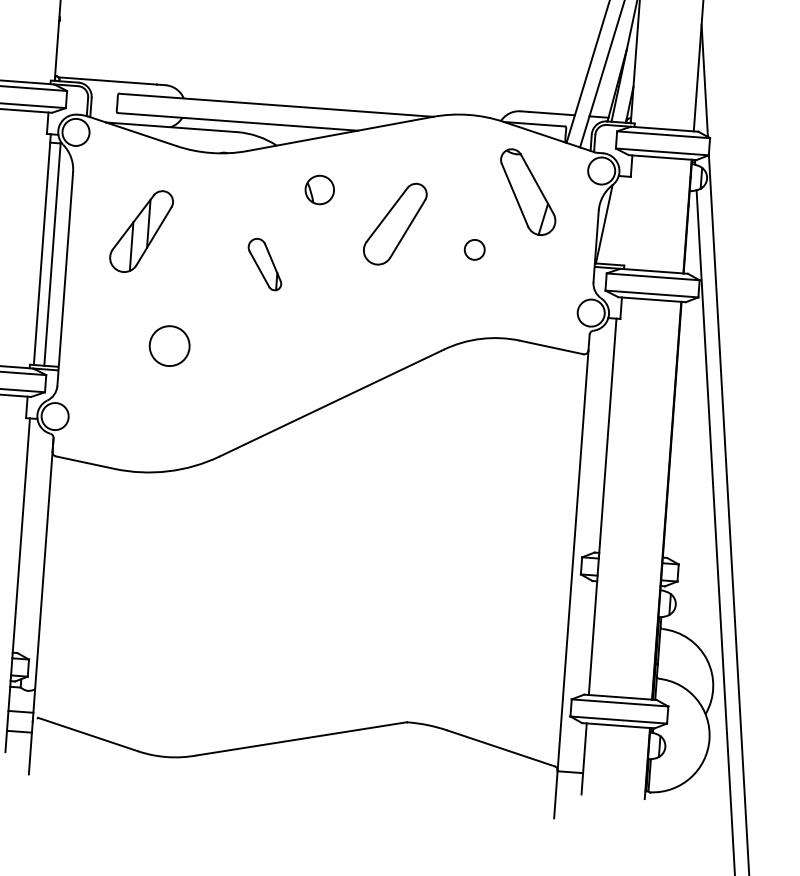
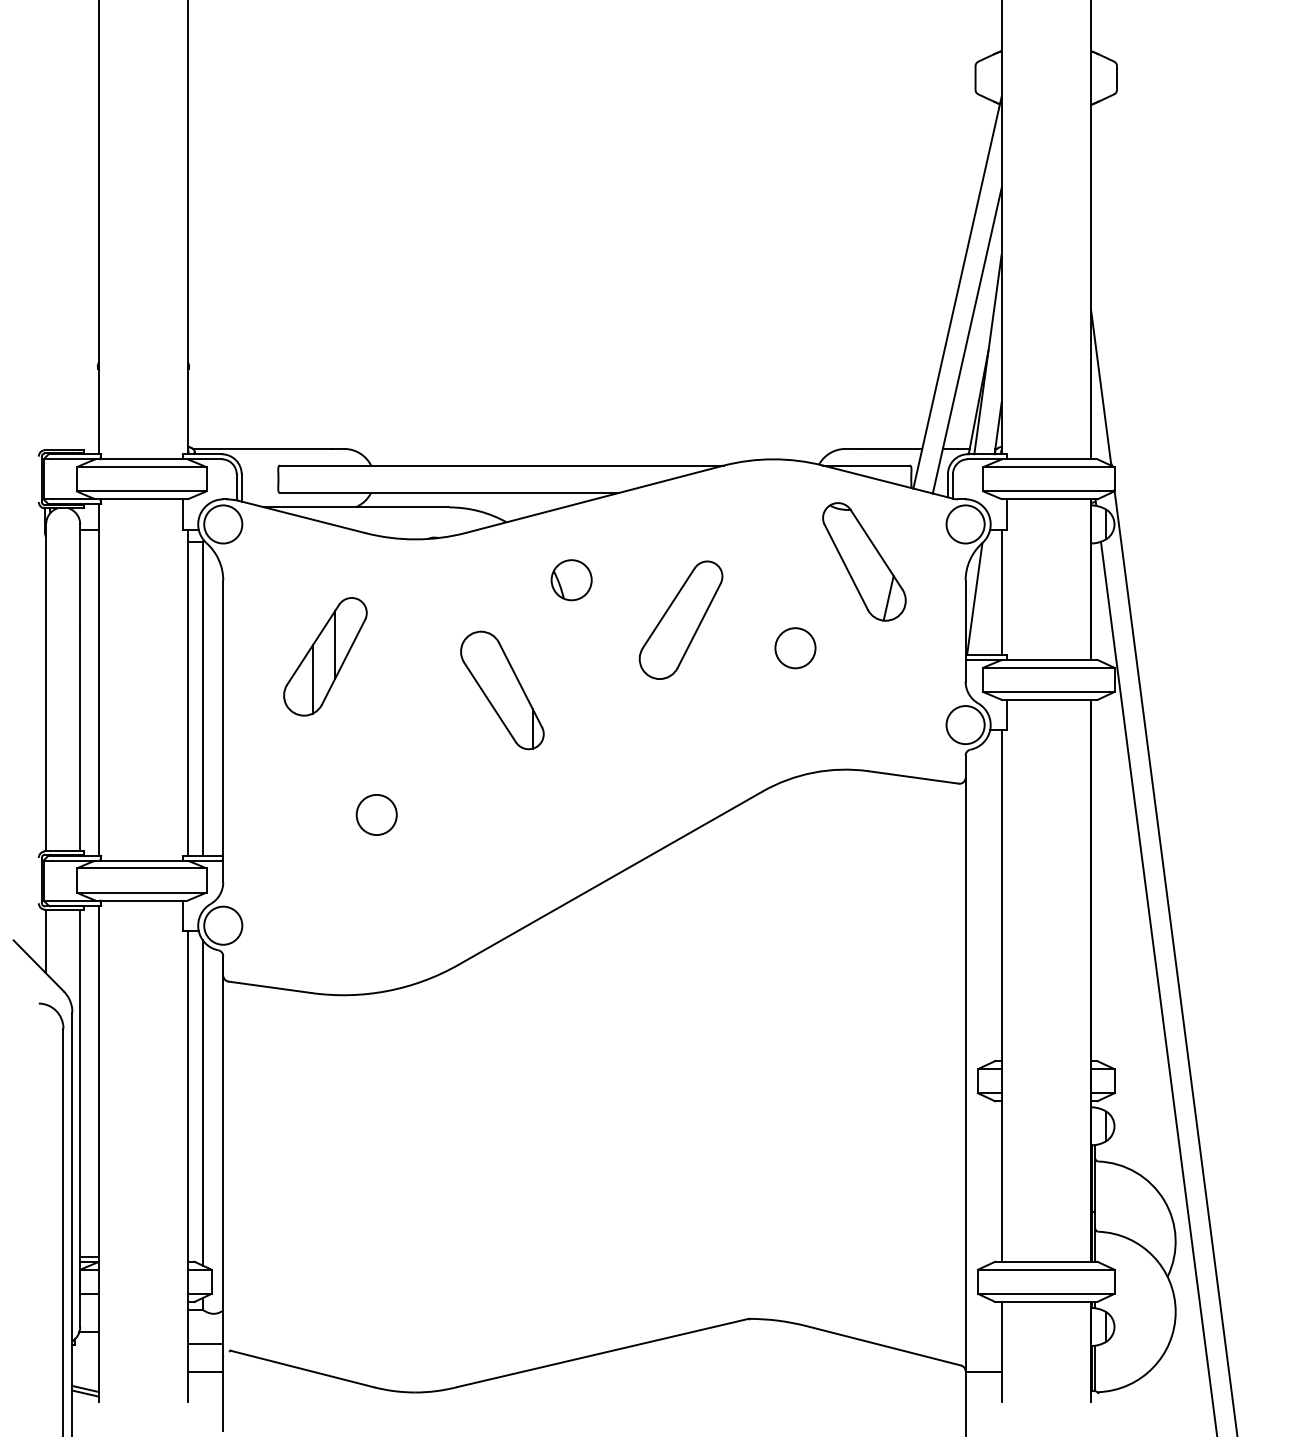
line: (623, 220) -> (1001, 591), added
circle: (474, 250) -> (795, 648), size x1.43
part: (265, 264) -> (502, 690), size x1.67
circle: (169, 345) -> (376, 814), size x0.71
line: (31, 540) -> (202, 1102), added

